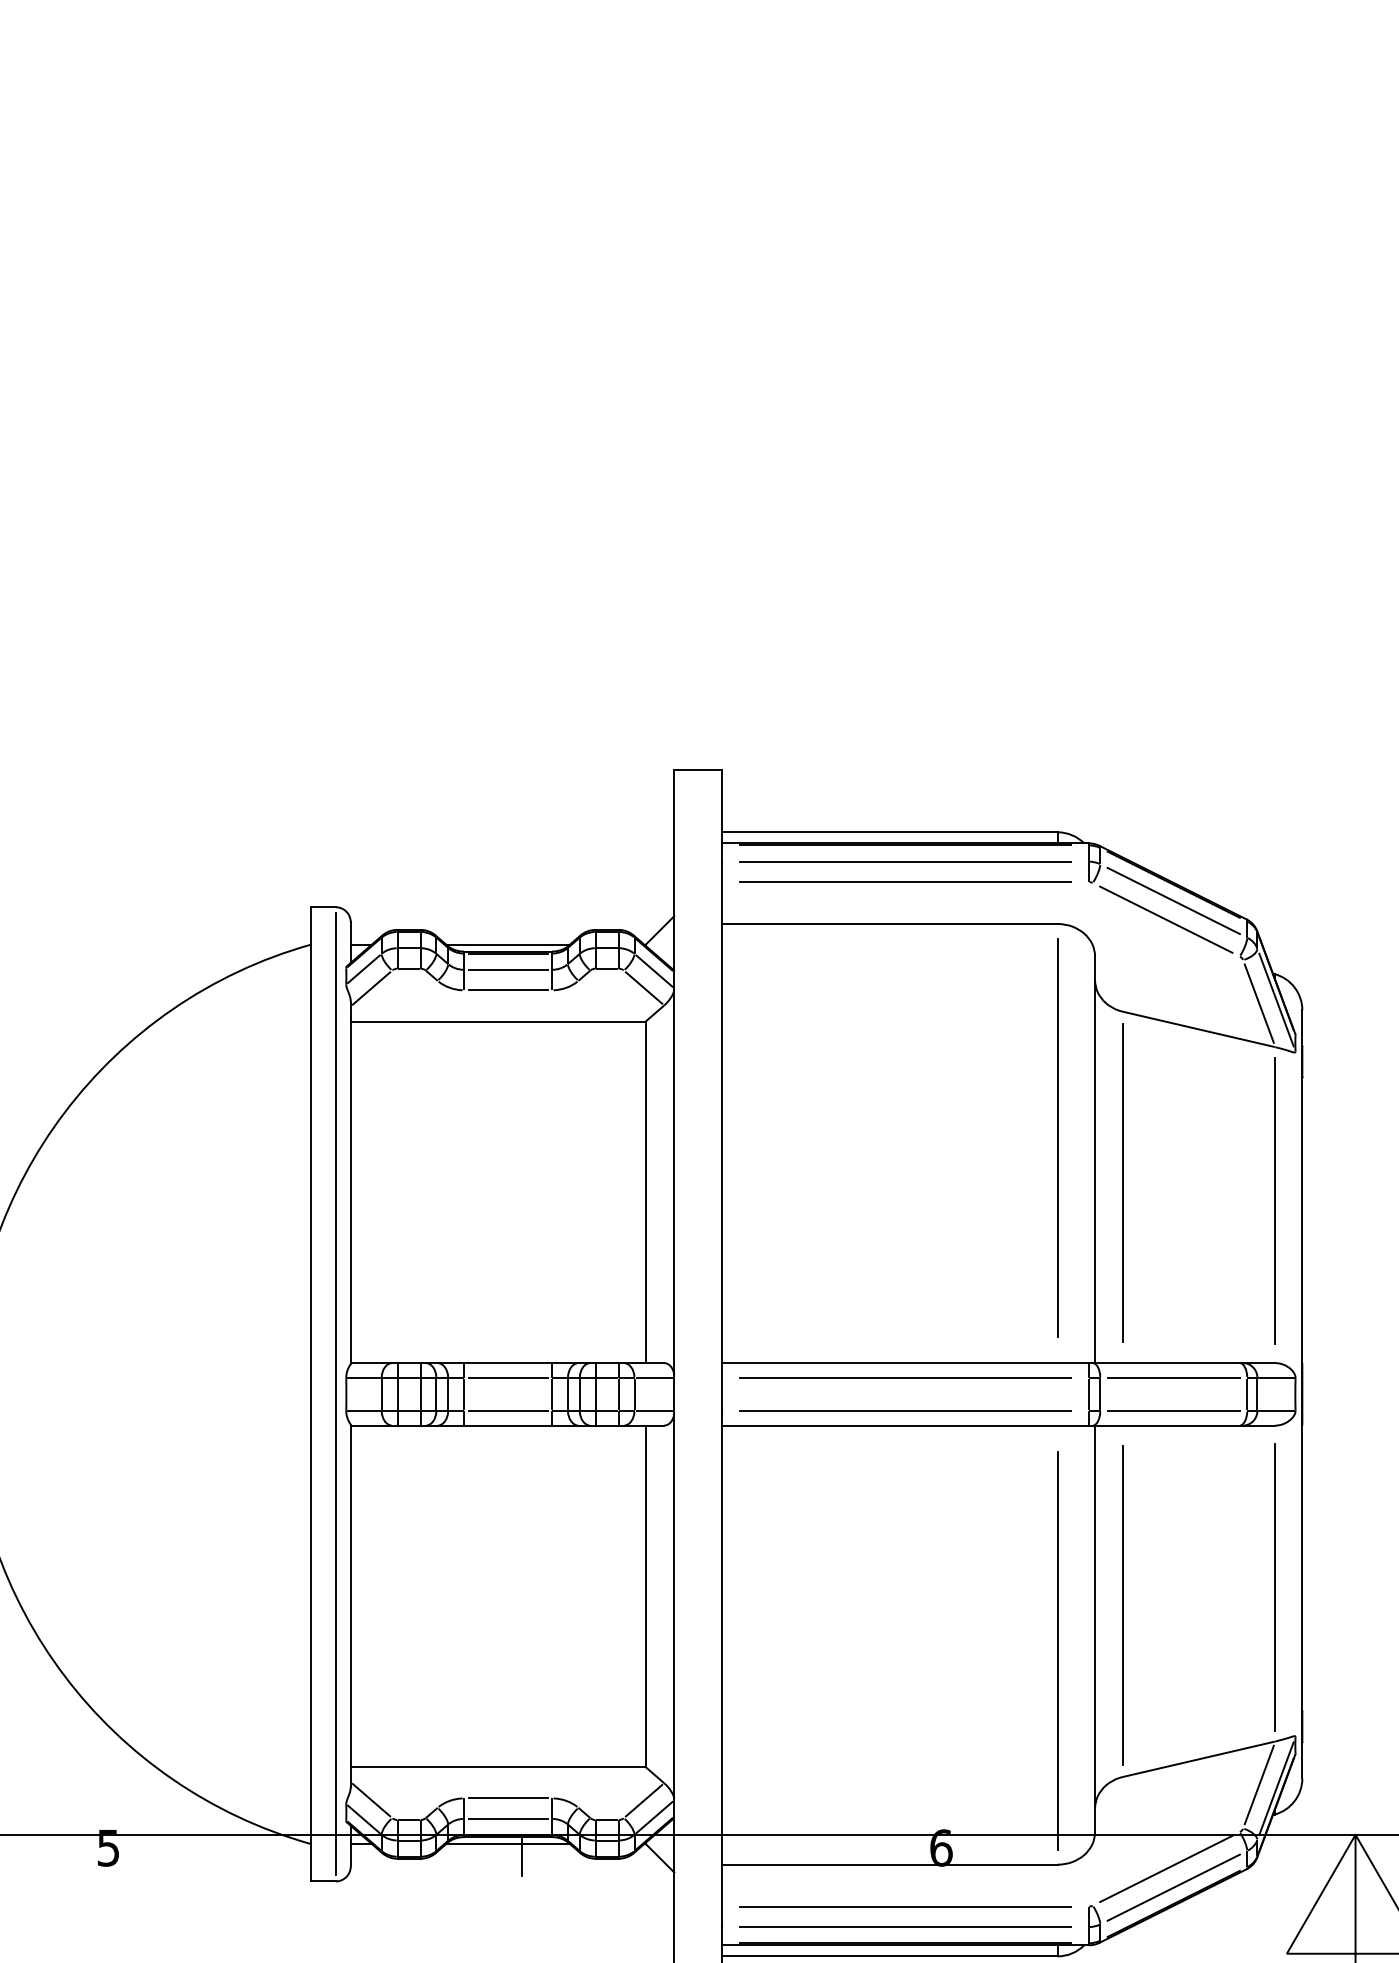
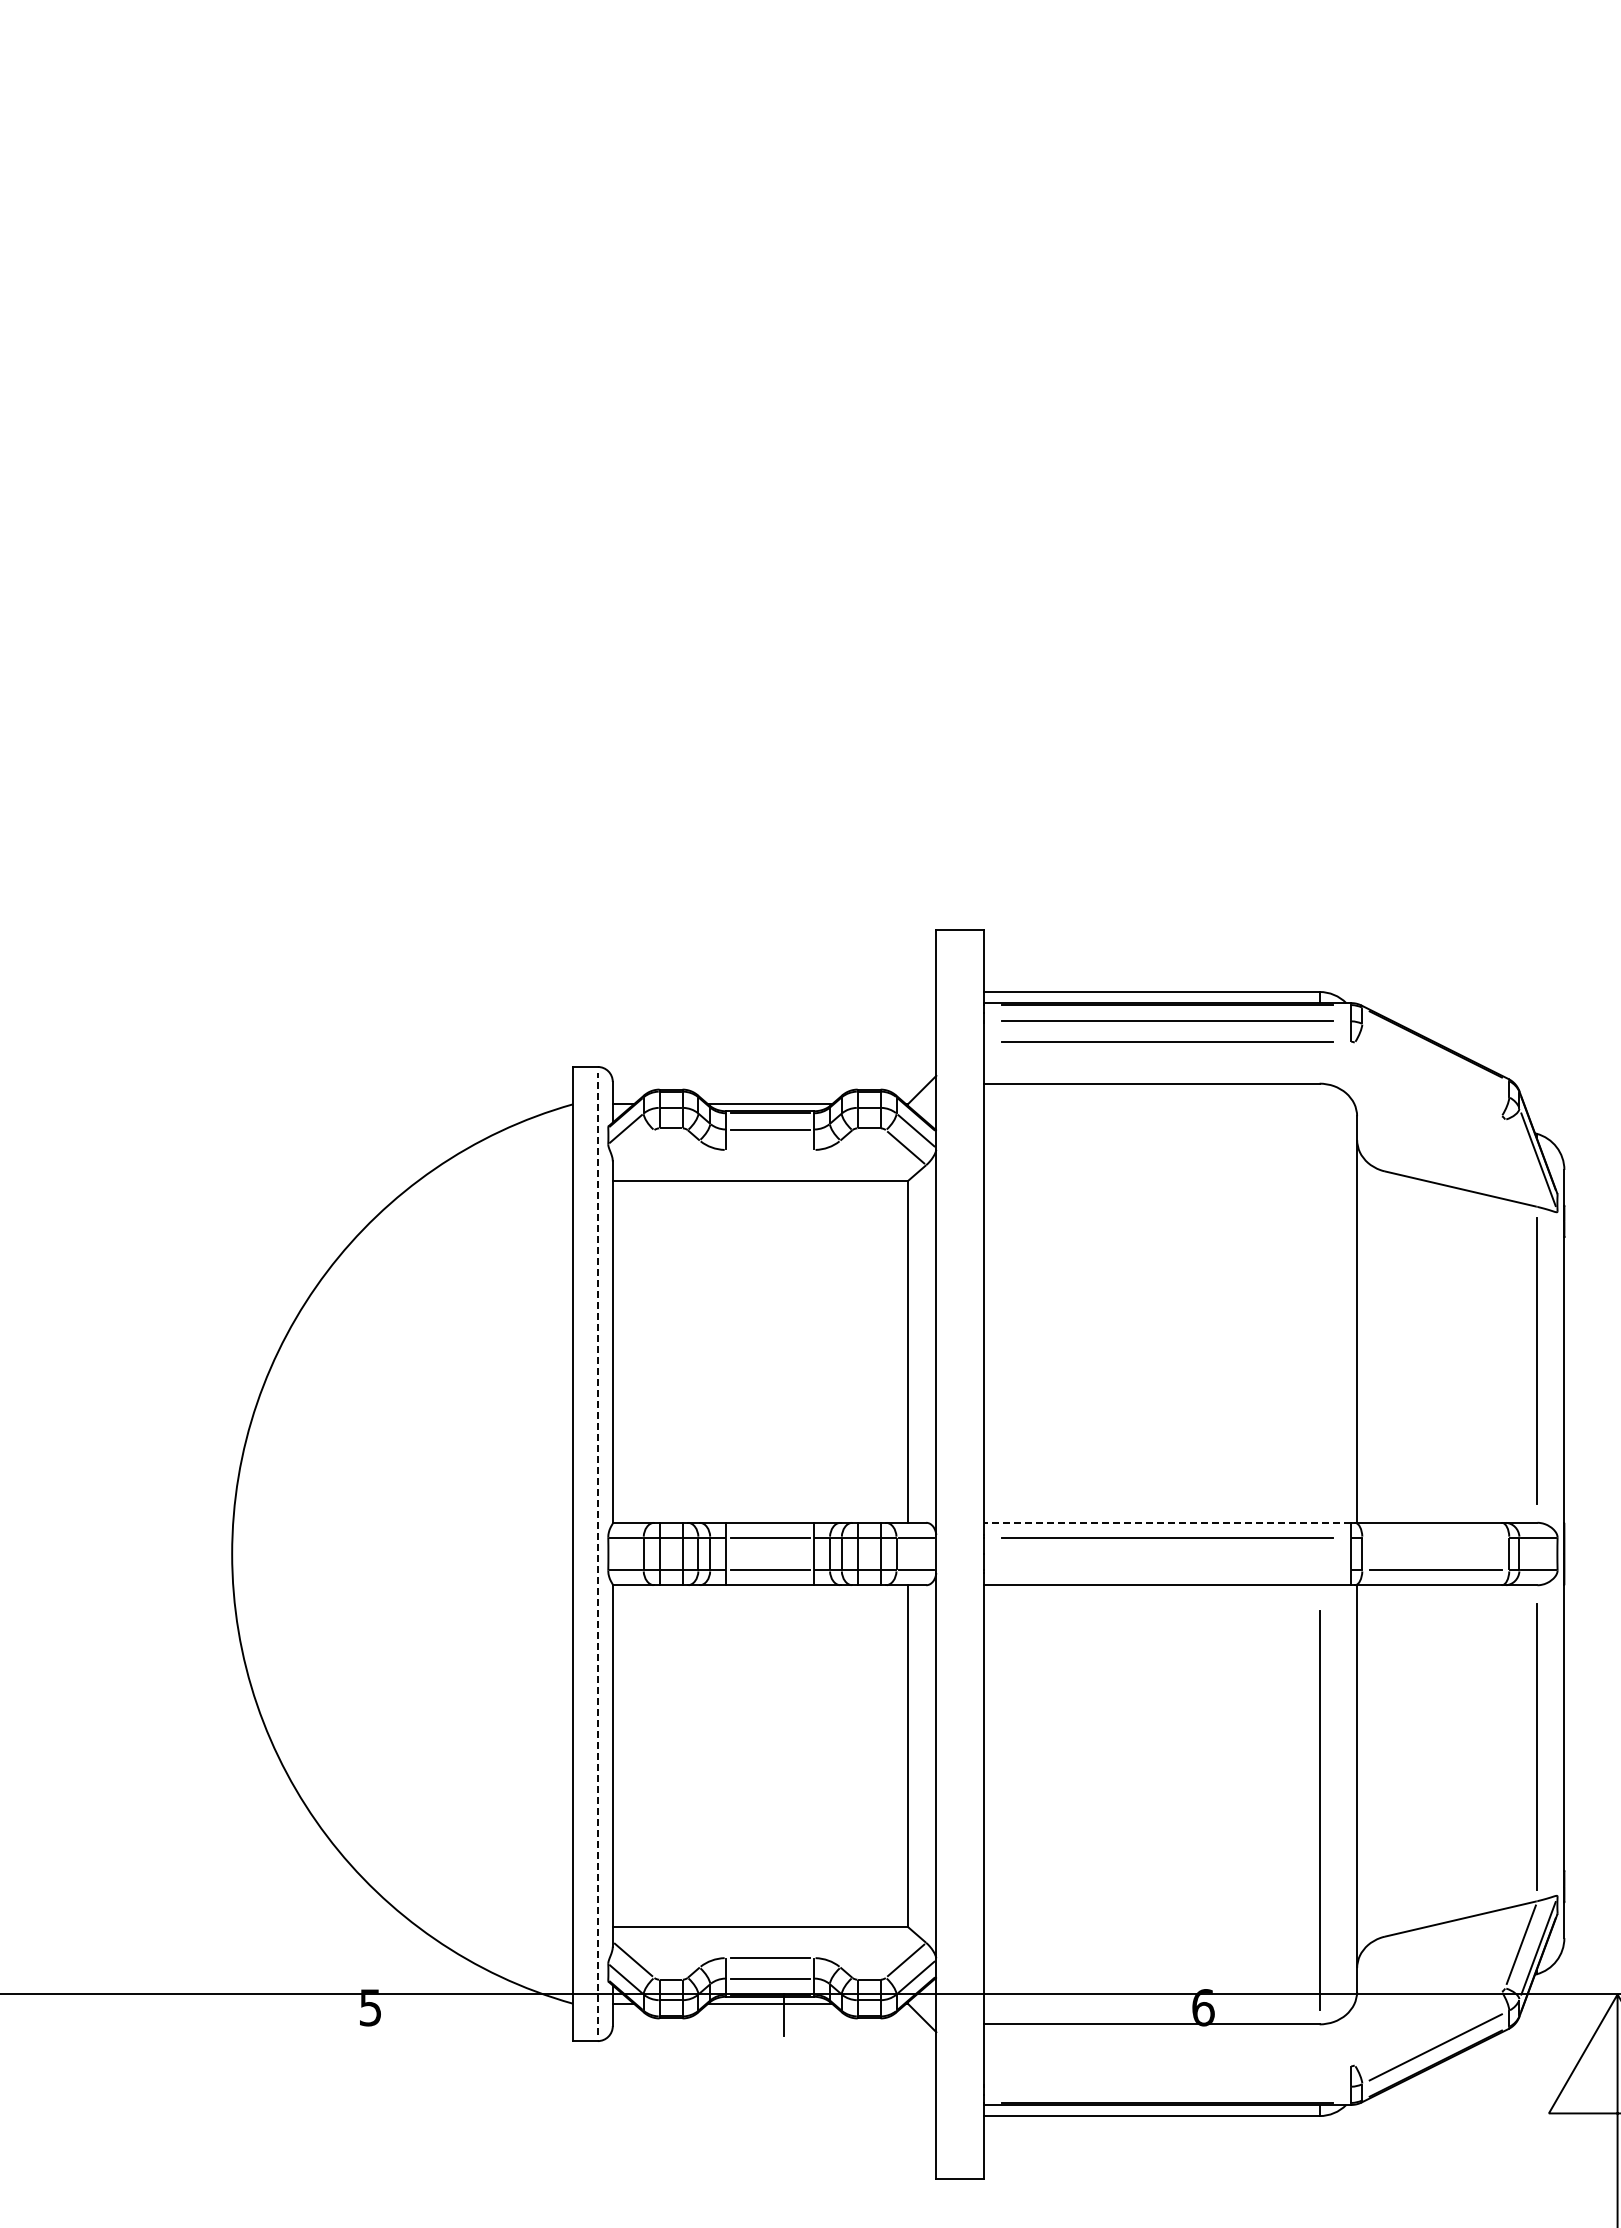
line: (1173, 900) -> (1435, 1060), removed
line: (1166, 919) -> (1428, 1079), removed
line: (371, 988) -> (633, 1148), removed
line: (507, 989) -> (769, 1149), removed
line: (1258, 1003) -> (1520, 1163), removed
line: (1057, 1137) -> (1319, 1297), removed
line: (1122, 1182) -> (1384, 1342), removed
line: (905, 1362) -> (1167, 1522), solid -> dashed
line: (1173, 1377) -> (1435, 1537), removed
line: (335, 1393) -> (597, 1553), solid -> dashed
line: (905, 1410) -> (1167, 1570), removed
line: (1122, 1605) -> (1384, 1765), removed
line: (1166, 1868) -> (1428, 2028), removed
line: (905, 1905) -> (1167, 2065), removed
line: (905, 1926) -> (1167, 2086), removed

